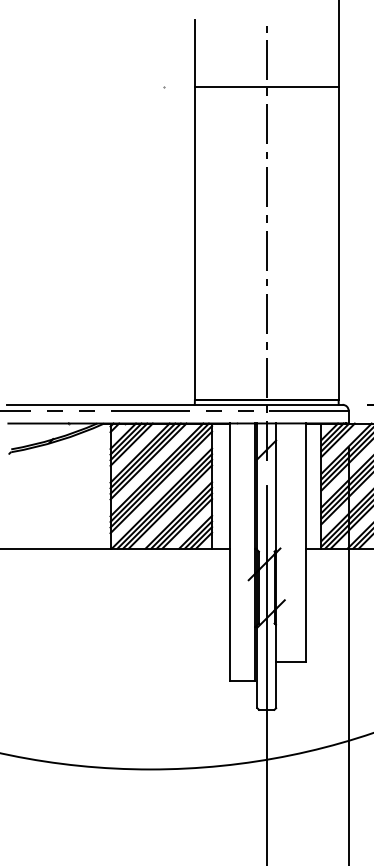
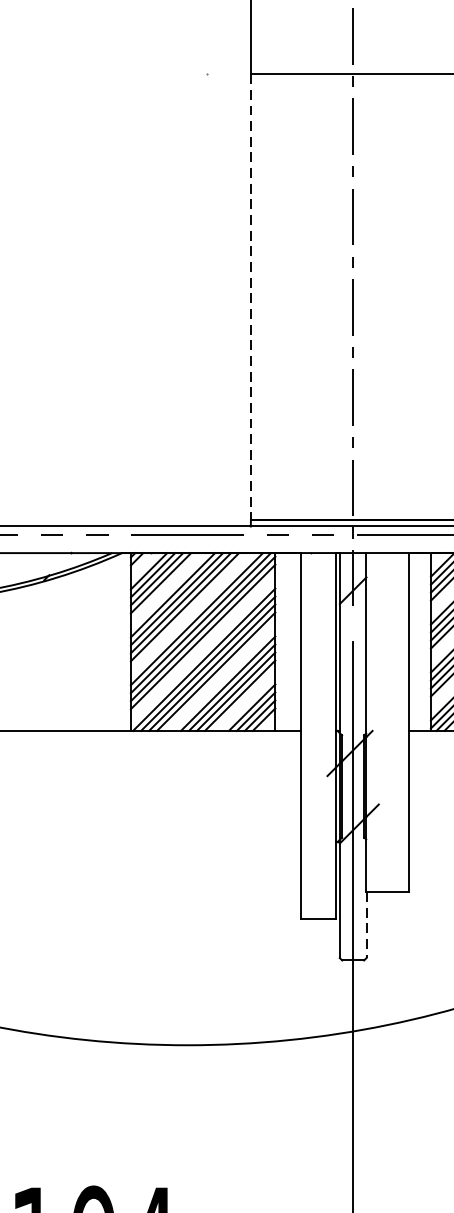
line: (194, 243) -> (250, 297), solid -> dashed
line: (276, 685) -> (367, 925), solid -> dashed

